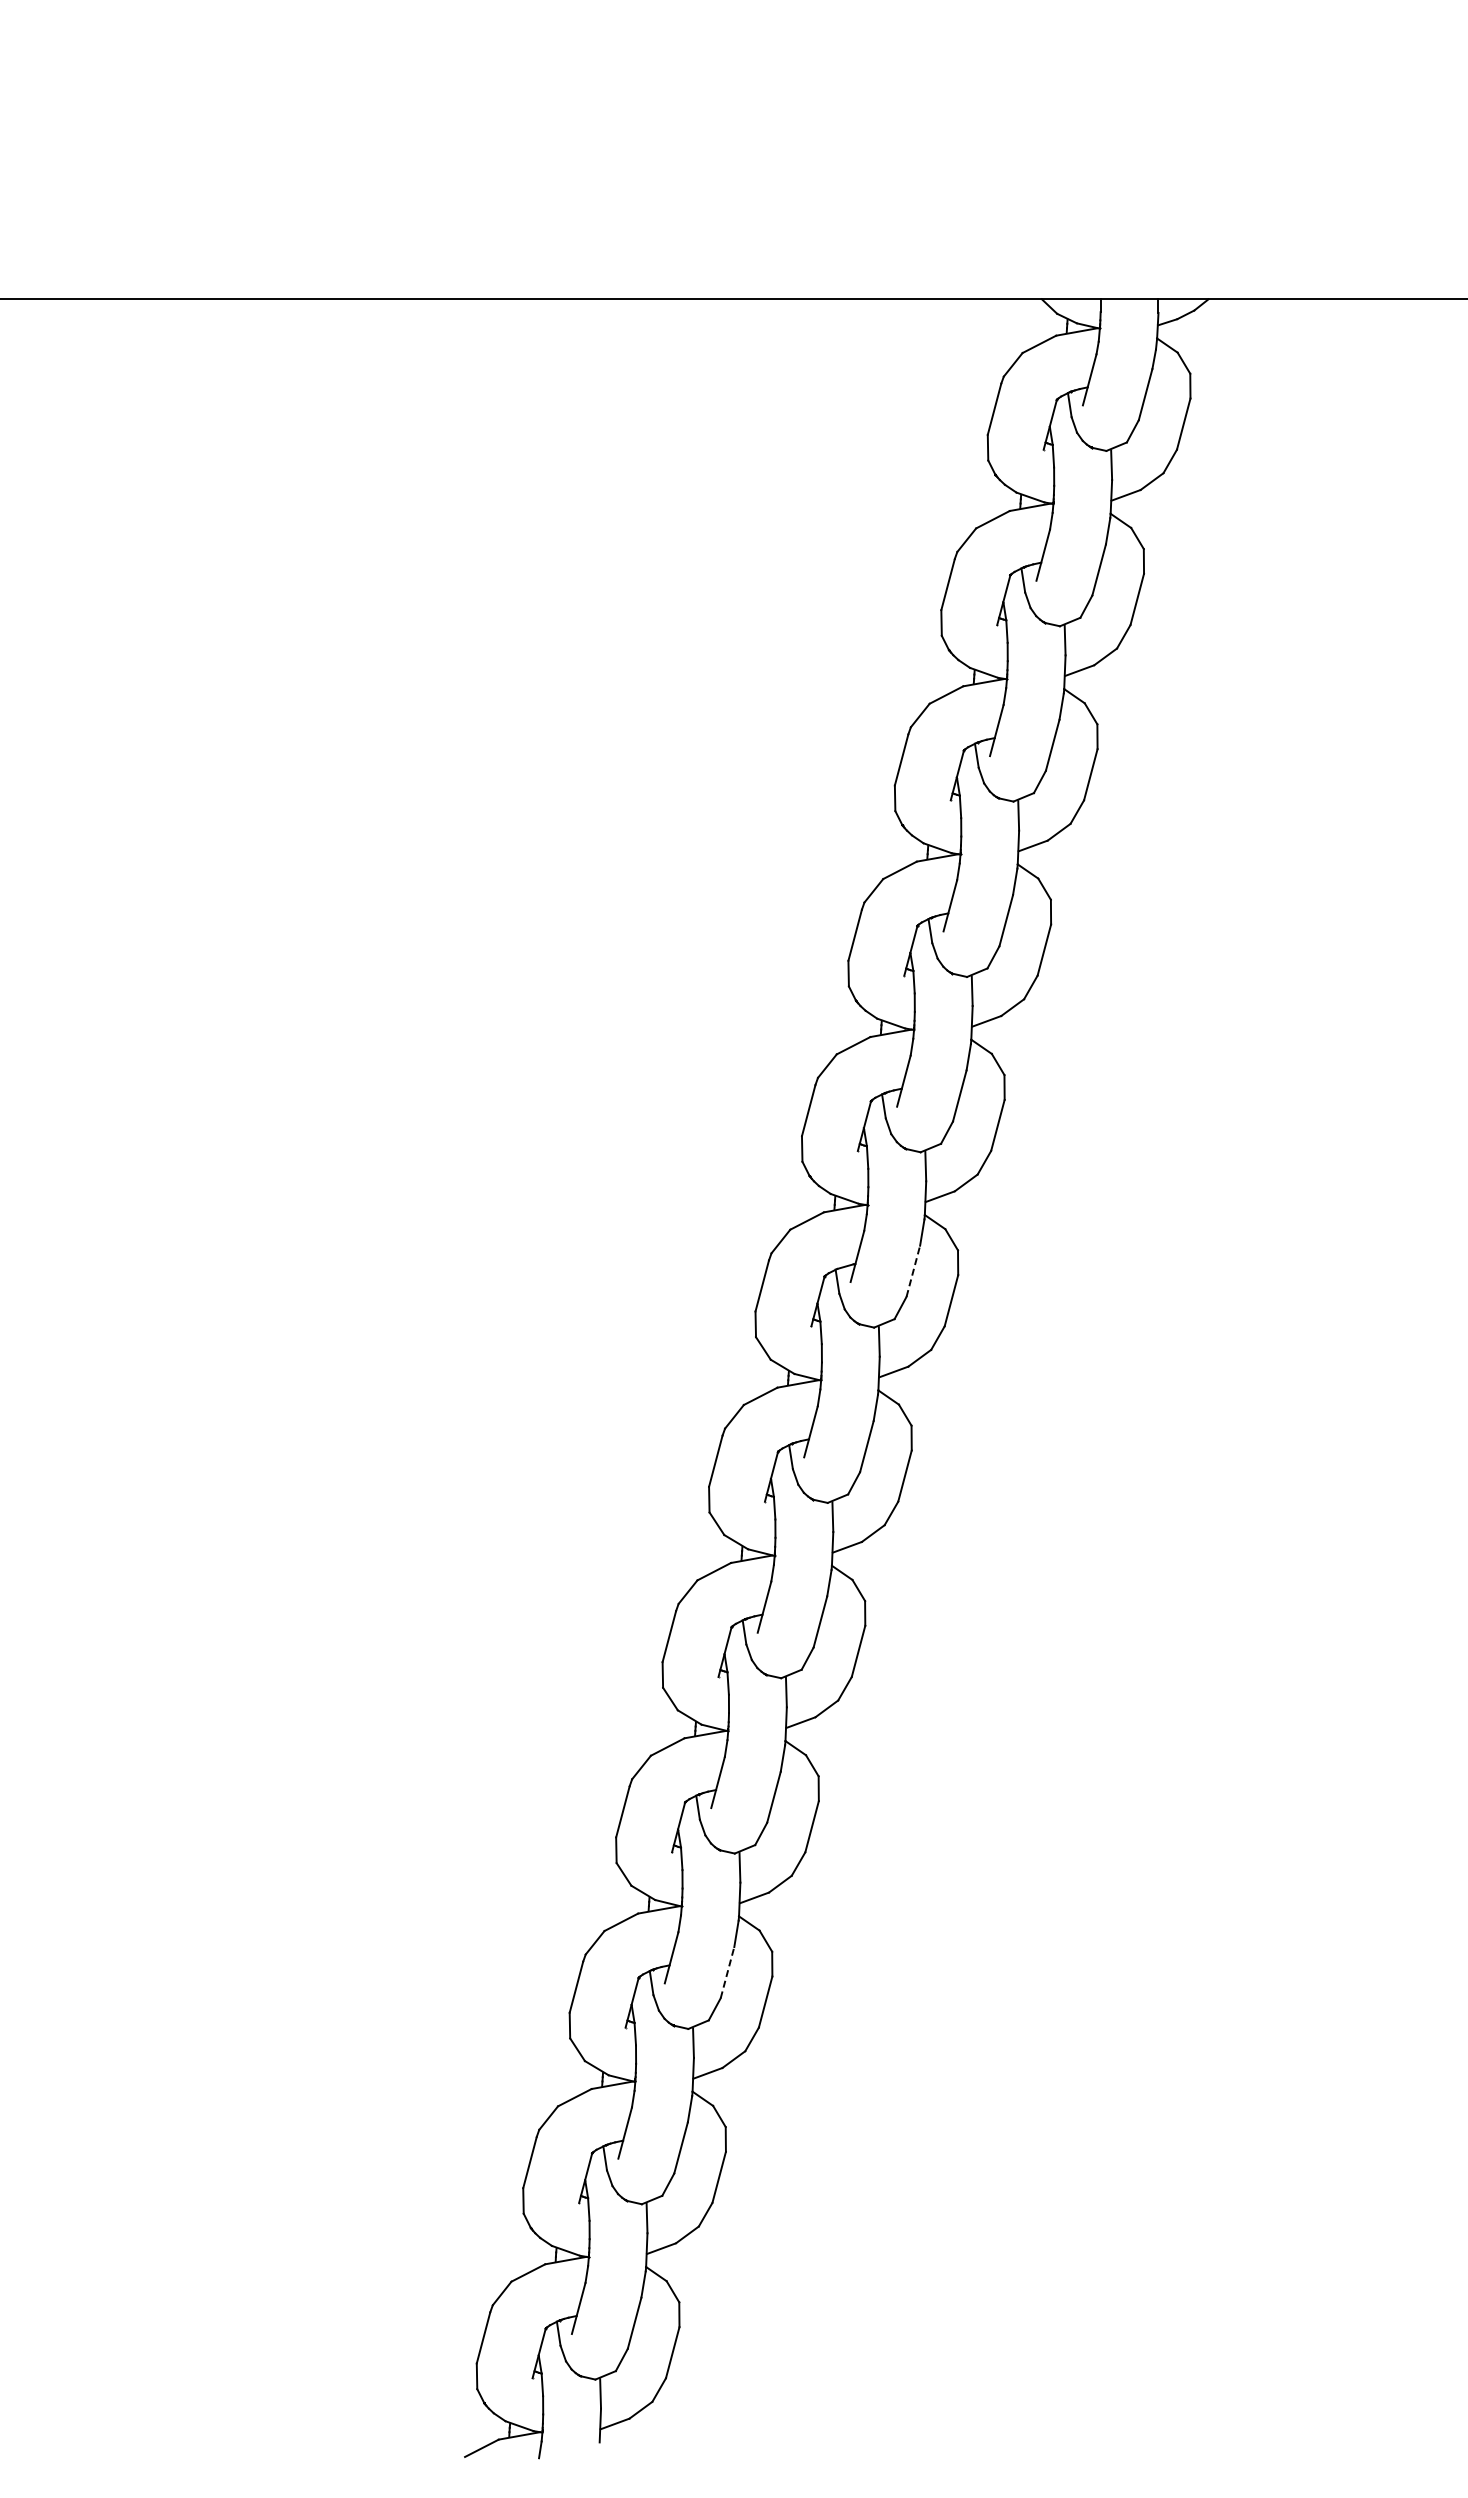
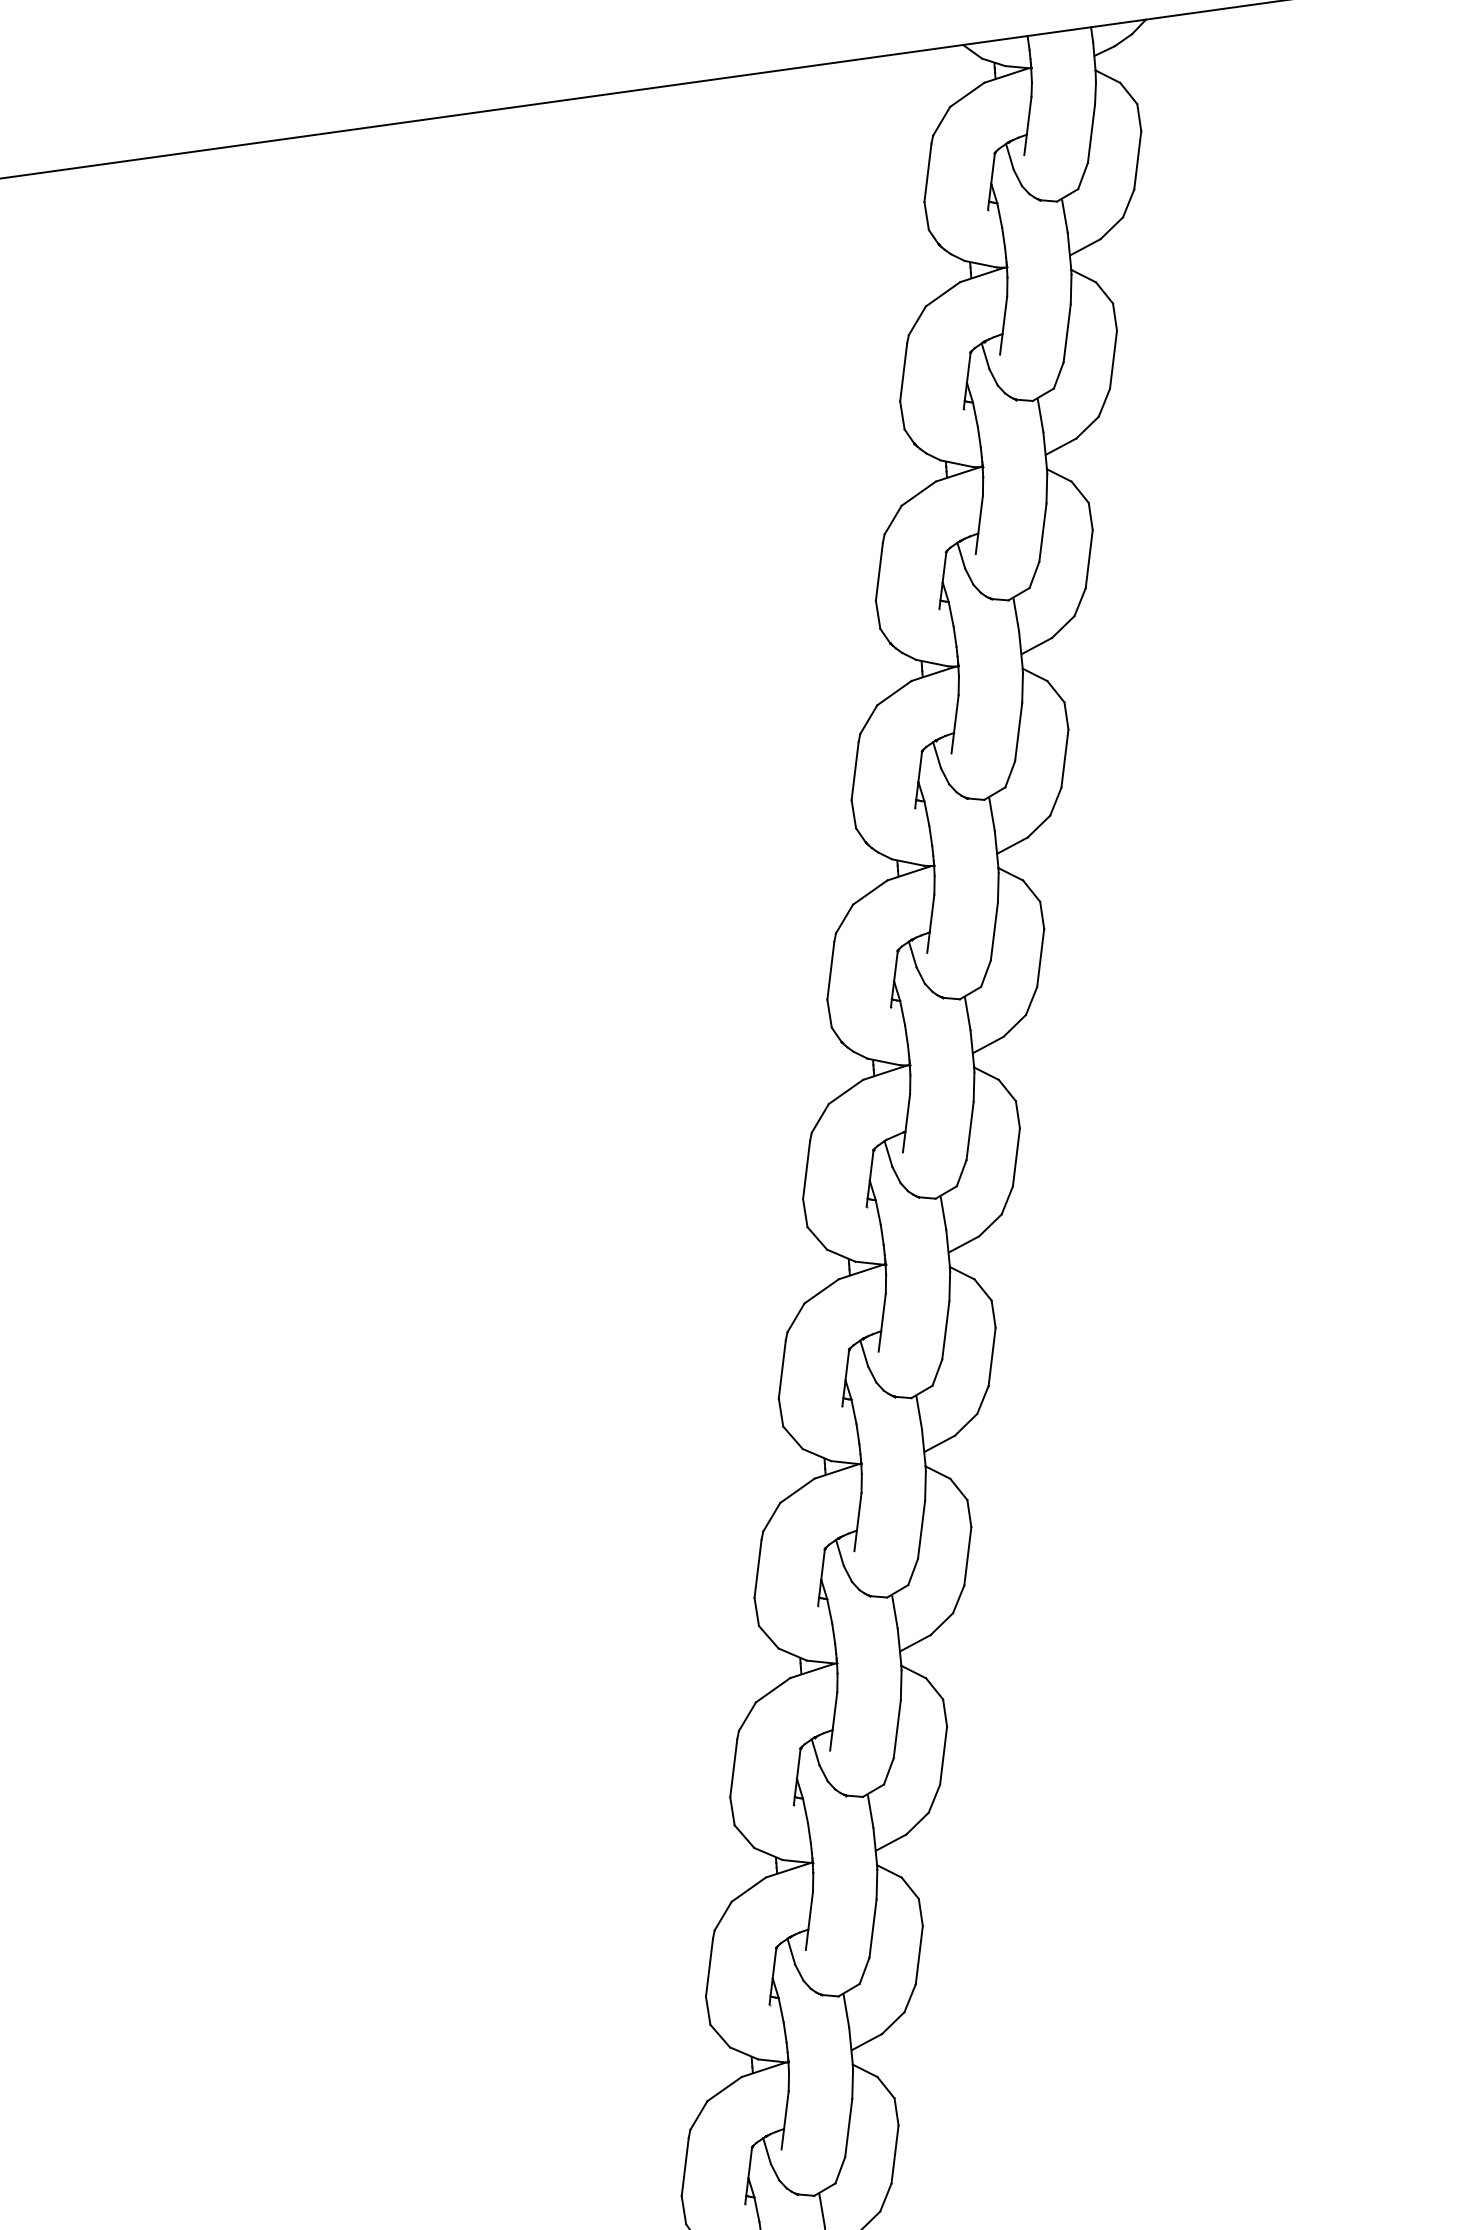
line: (913, 1270) -> (970, 1130), dashed -> solid
line: (727, 1972) -> (872, 1928), dashed -> solid

